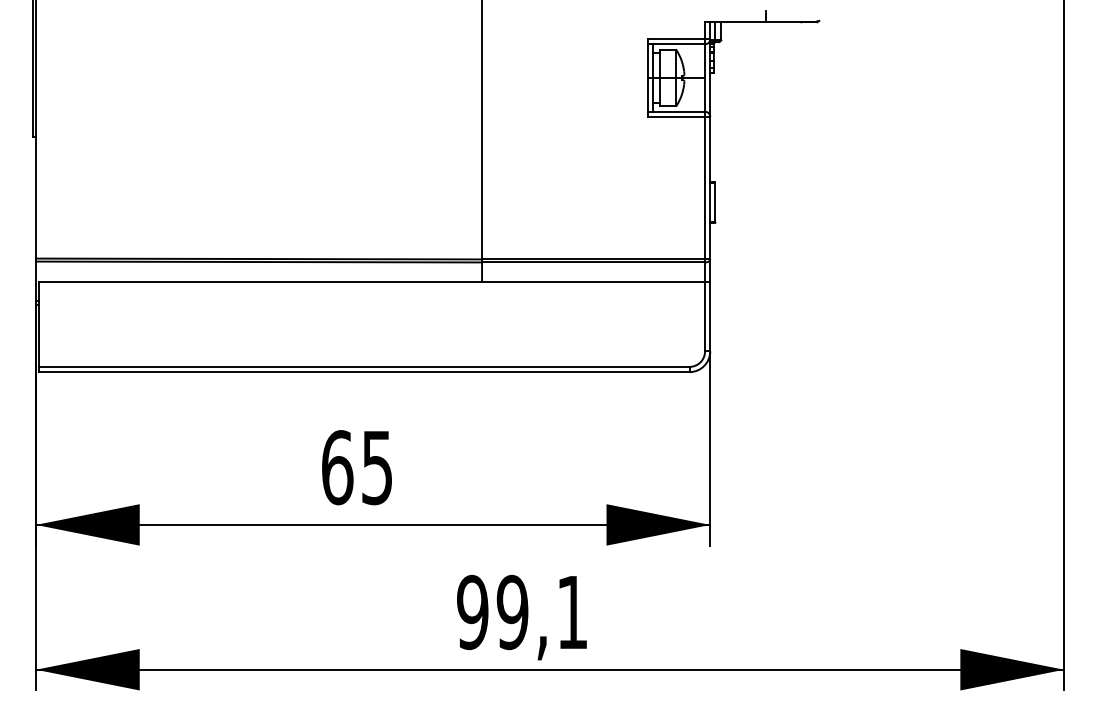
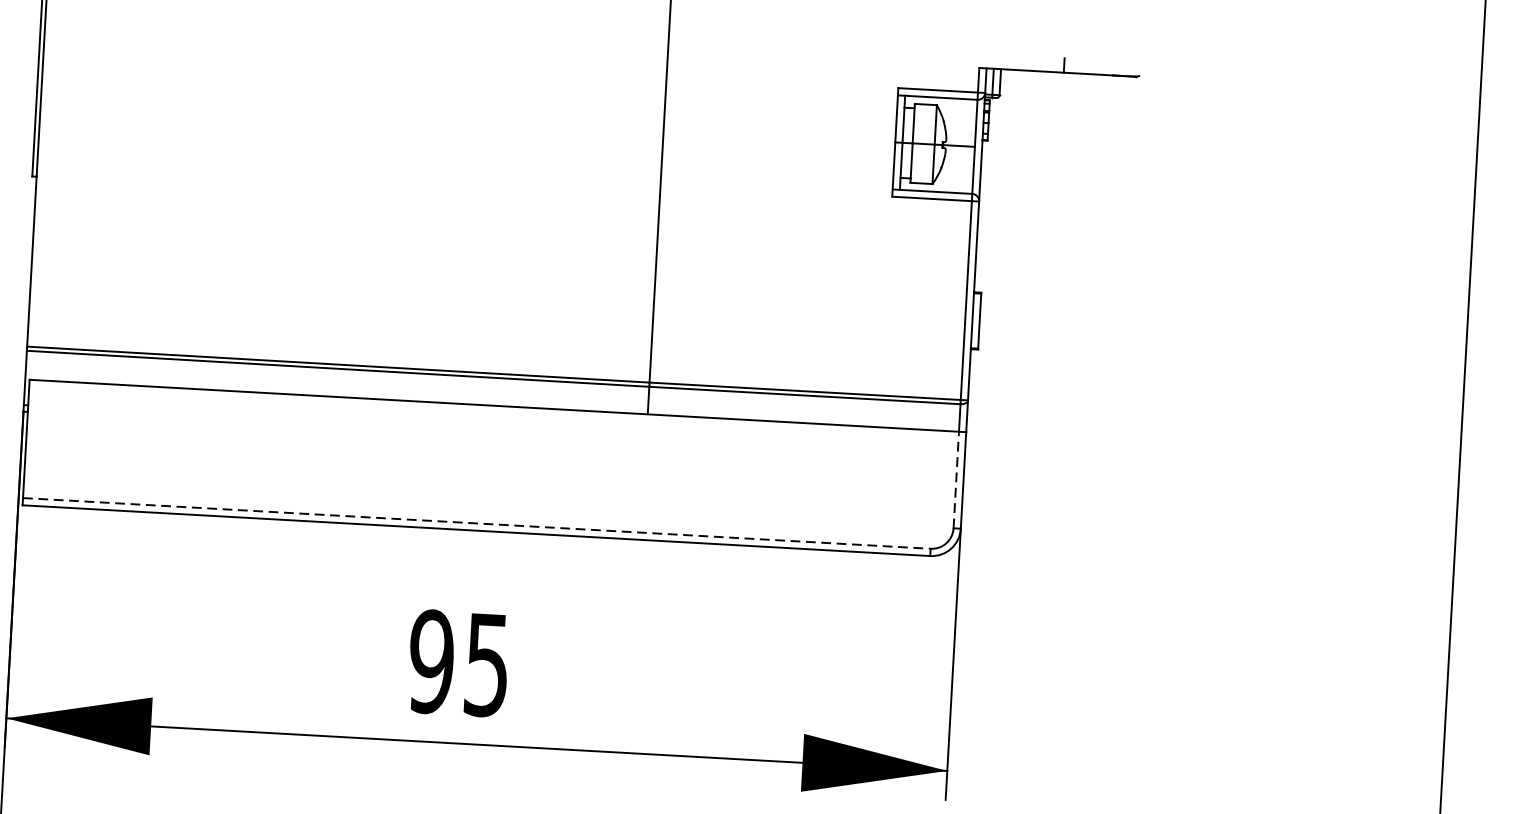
line: (705, 316) -> (956, 479), solid -> dashed
line: (364, 366) -> (477, 522), solid -> dashed
text: (337, 467) -> (431, 661), 65 -> 95

